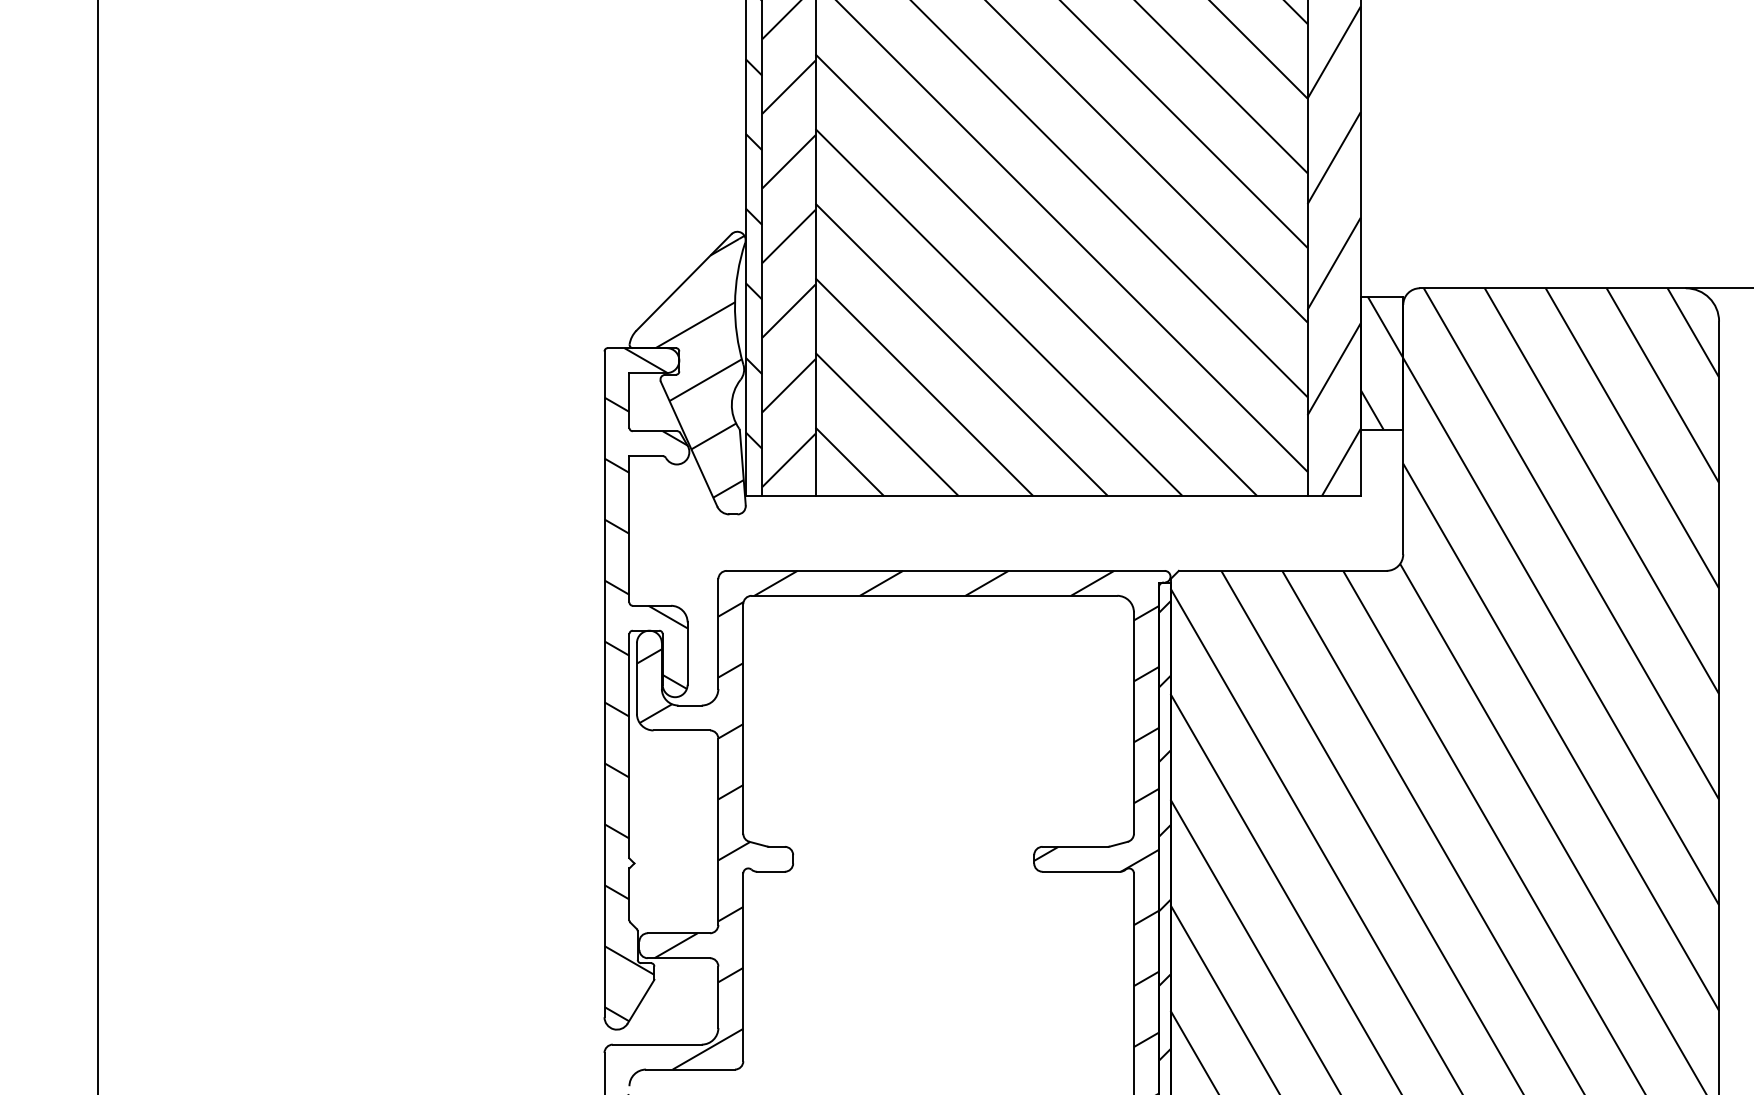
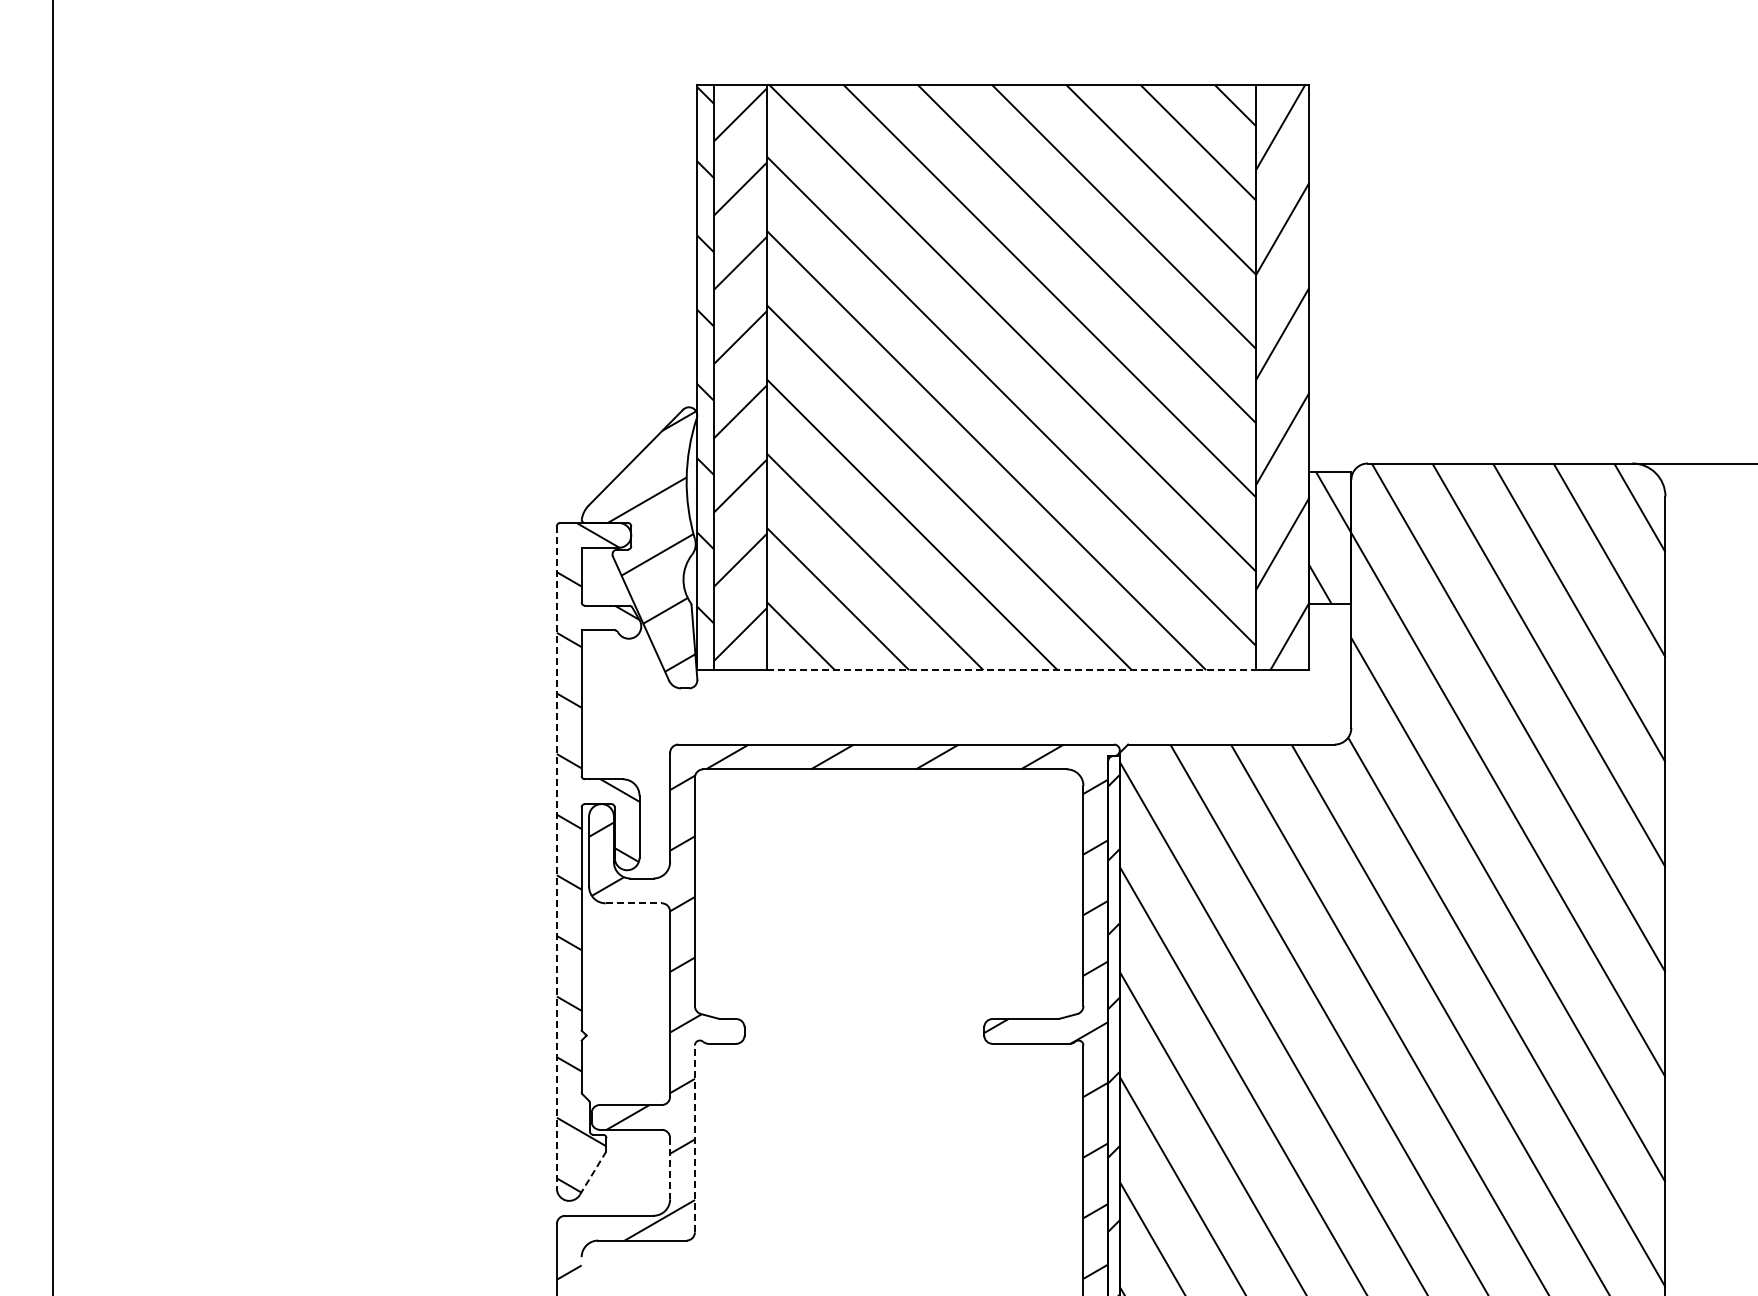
line: (1061, 496) -> (1011, 670), solid -> dashed
line: (604, 684) -> (556, 857), solid -> dashed
line: (682, 730) -> (634, 903), solid -> dashed
line: (742, 966) -> (694, 1138), solid -> dashed
line: (718, 997) -> (670, 1168), solid -> dashed
line: (641, 1002) -> (593, 1173), solid -> dashed

